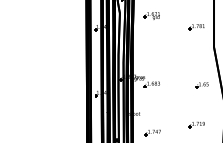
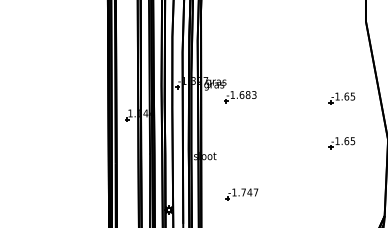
part: (201, 107) -> (340, 143), added
part: (196, 124) -> (330, 177), removed

